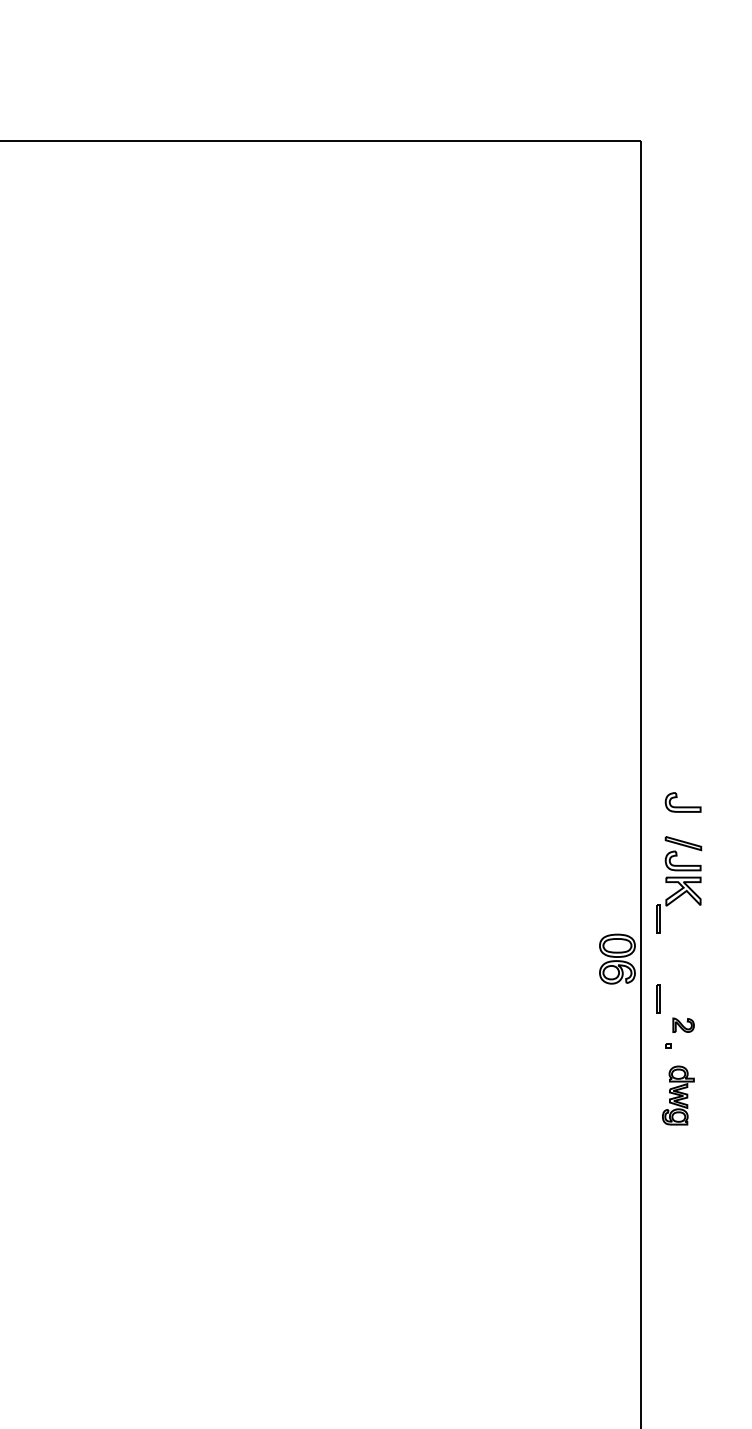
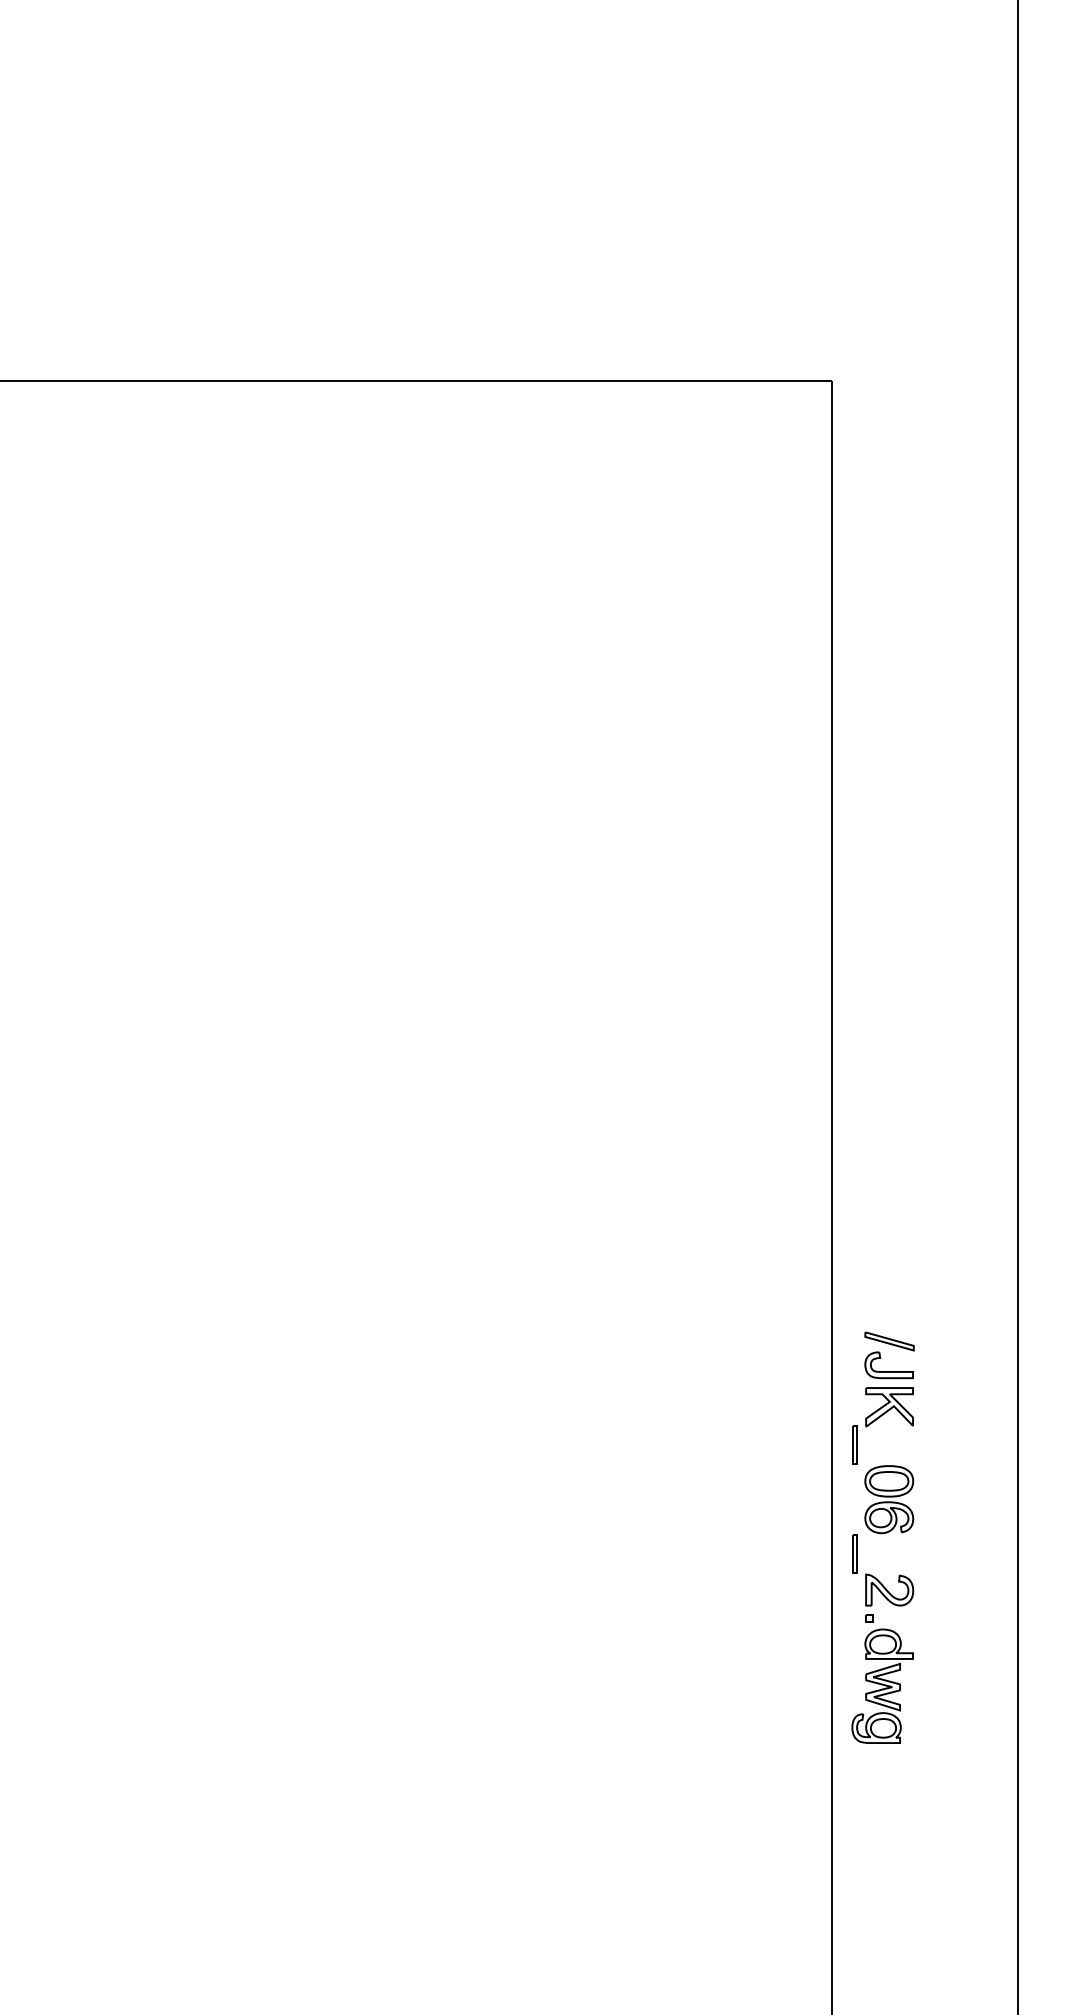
part: (682, 807) -> (888, 1291), removed
part: (617, 959) -> (889, 1499), moved
part: (683, 1024) -> (889, 1589), size x1.67
part: (678, 1095) -> (882, 1685), size x1.43

